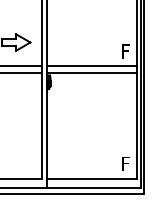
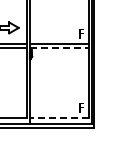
line: (92, 73) -> (59, 48), solid -> dashed
line: (92, 178) -> (59, 117), solid -> dashed

